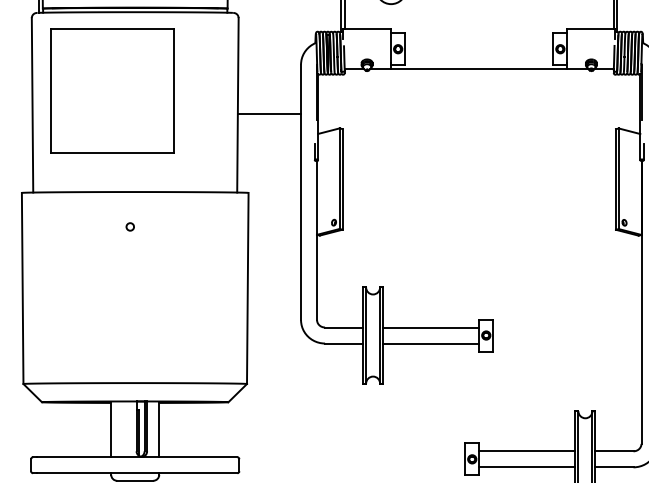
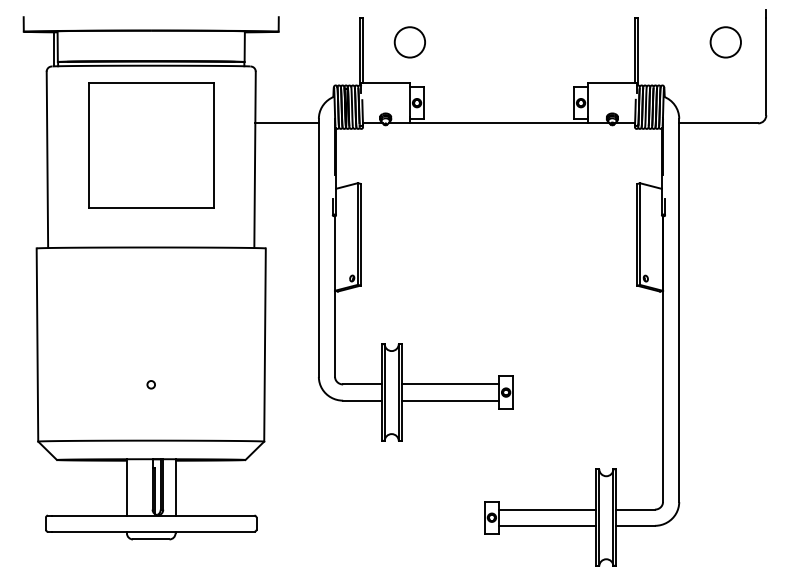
part: (112, 91) -> (151, 145), moved
line: (269, 113) -> (286, 123), moved
circle: (129, 226) -> (150, 384), moved

